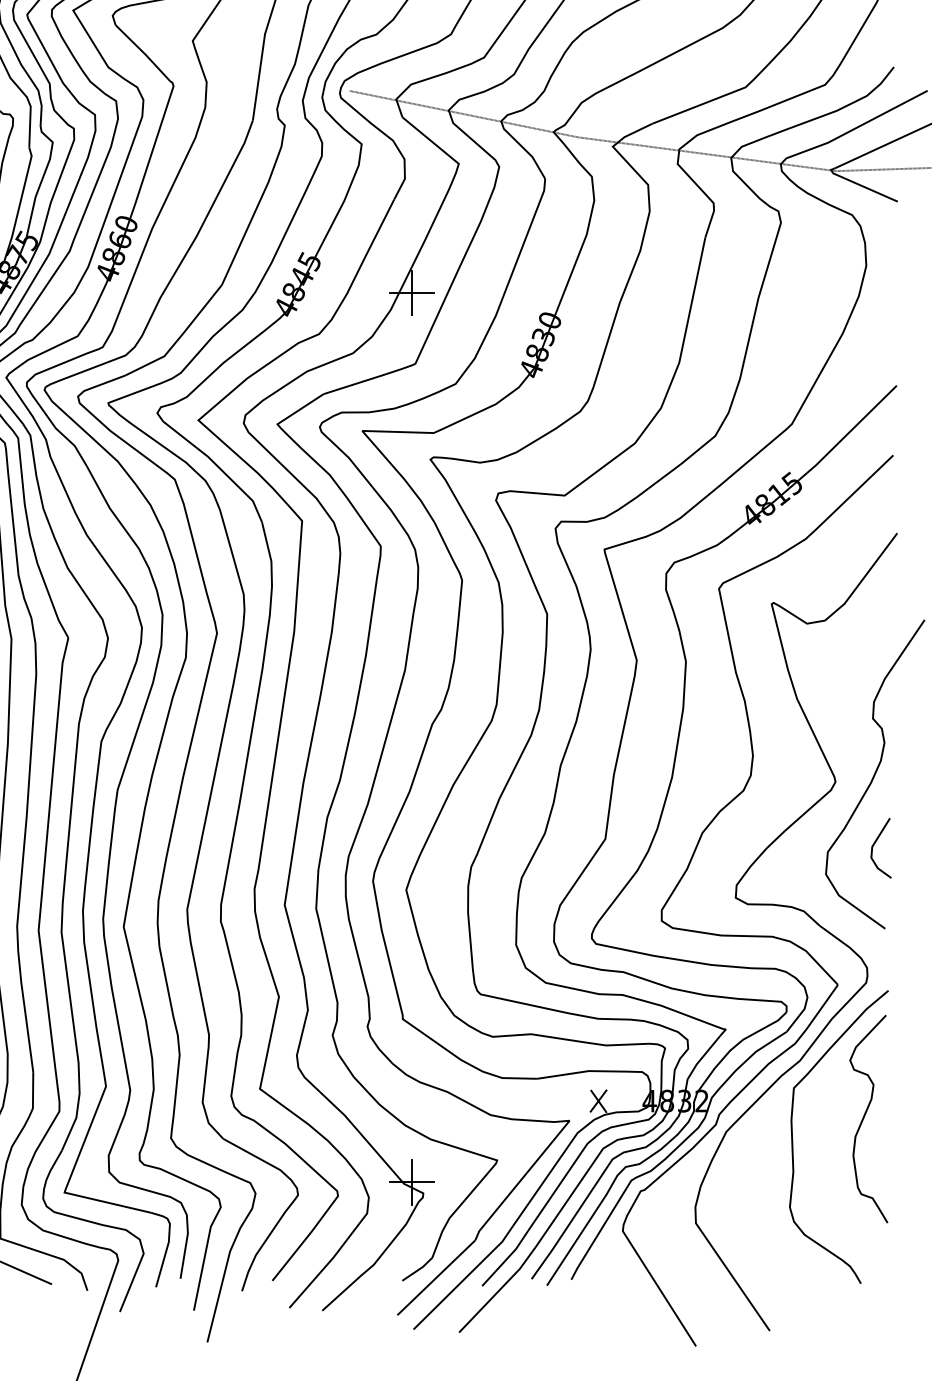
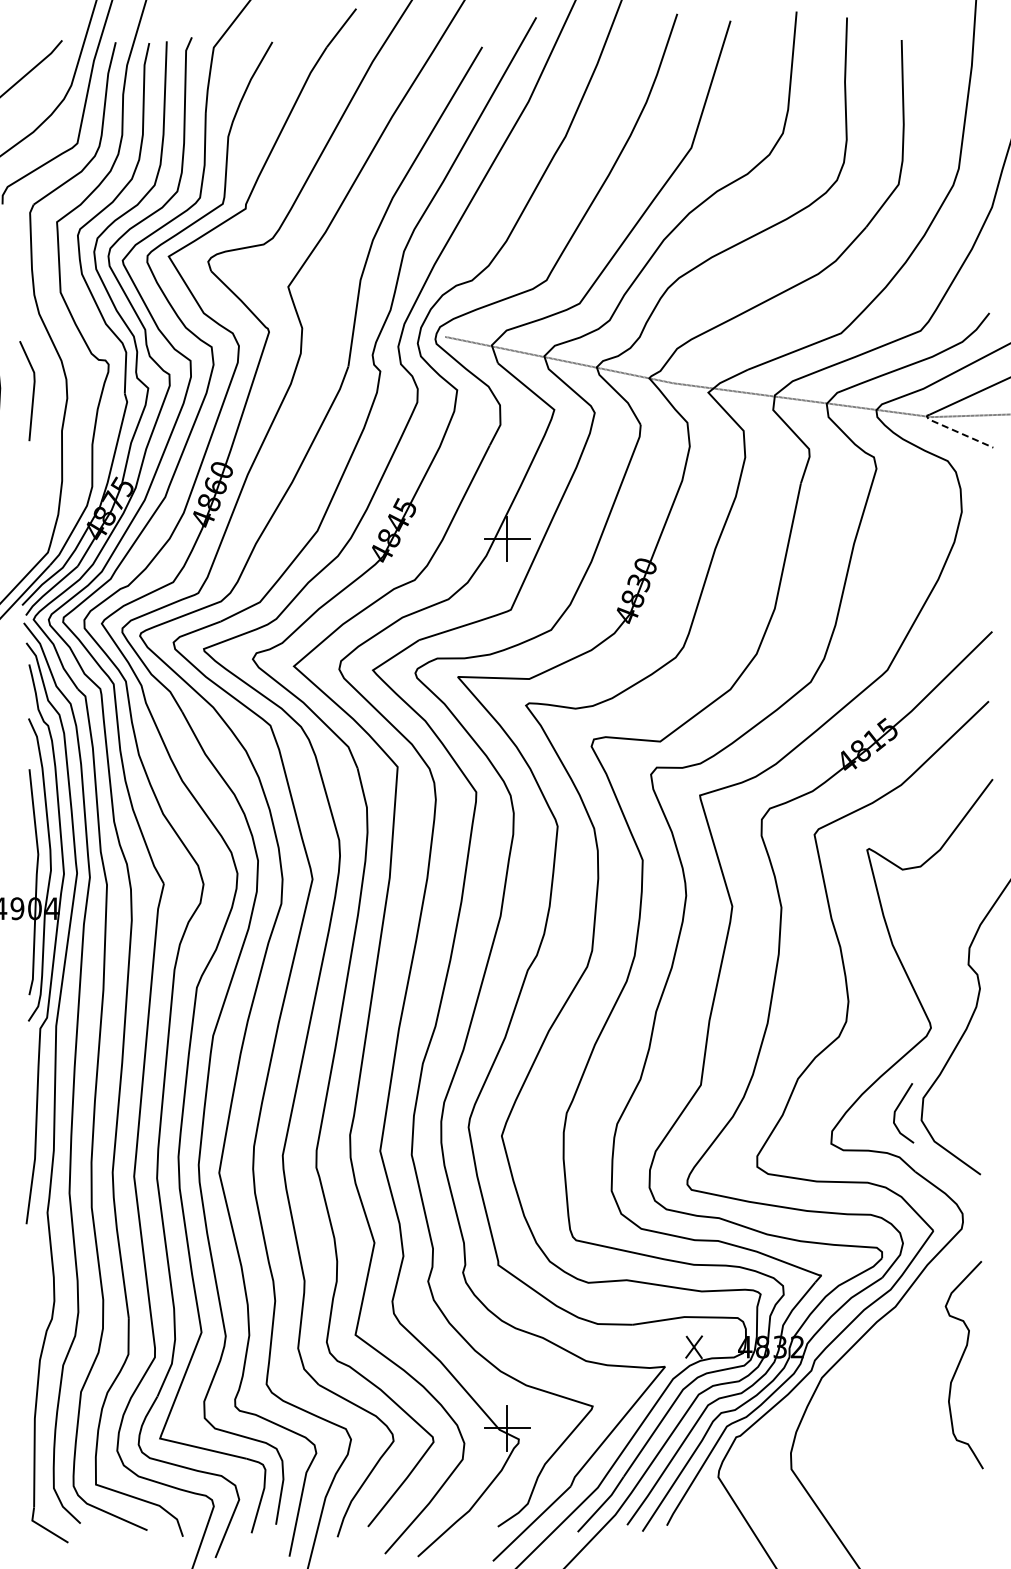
line: (860, 185) -> (956, 431), solid -> dashed
line: (874, 844) -> (897, 1109), moved
curve: (792, 1136) -> (888, 1382), removed

